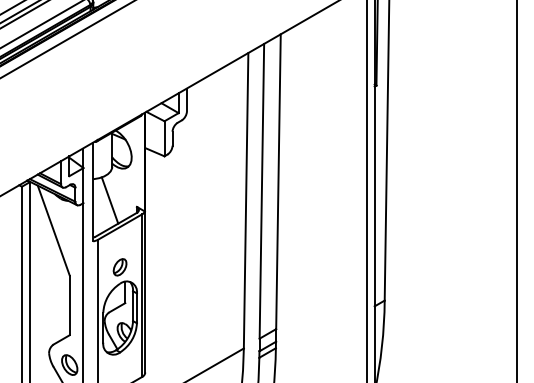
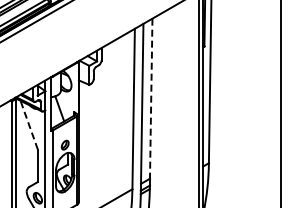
line: (278, 183) -> (151, 99), solid -> dashed
line: (54, 231) -> (29, 125), solid -> dashed

